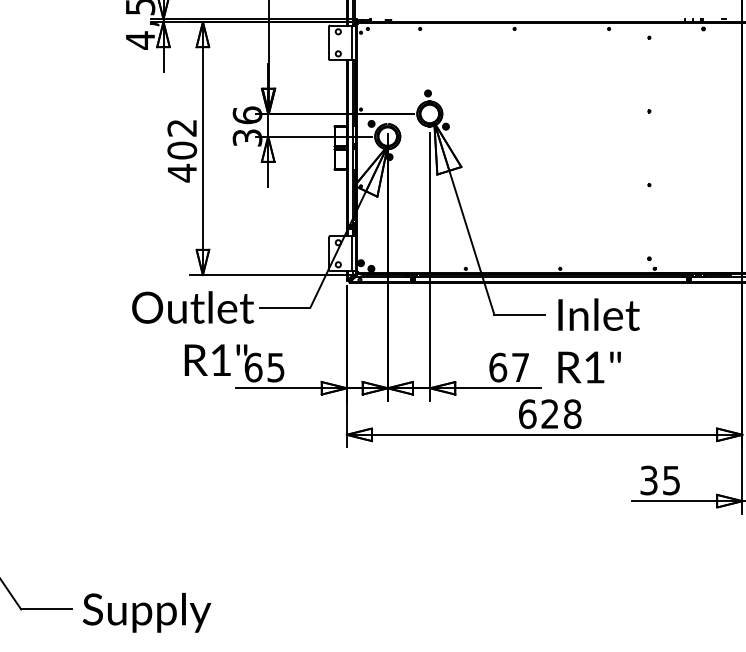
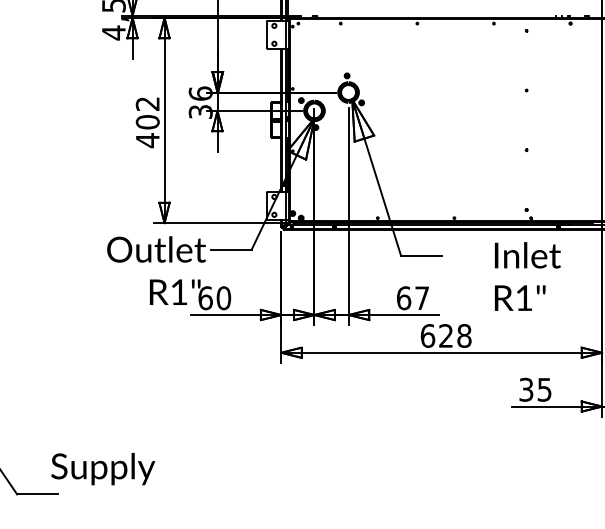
text: (598, 340) -> (527, 276), moved
text: (275, 367) -> (223, 298), 65 -> 60
text: (147, 613) -> (103, 469), moved

